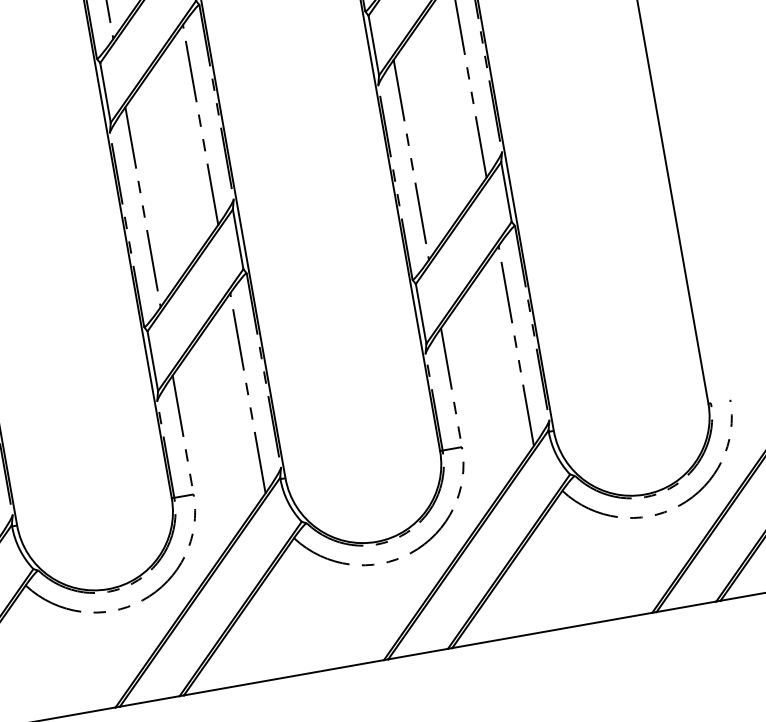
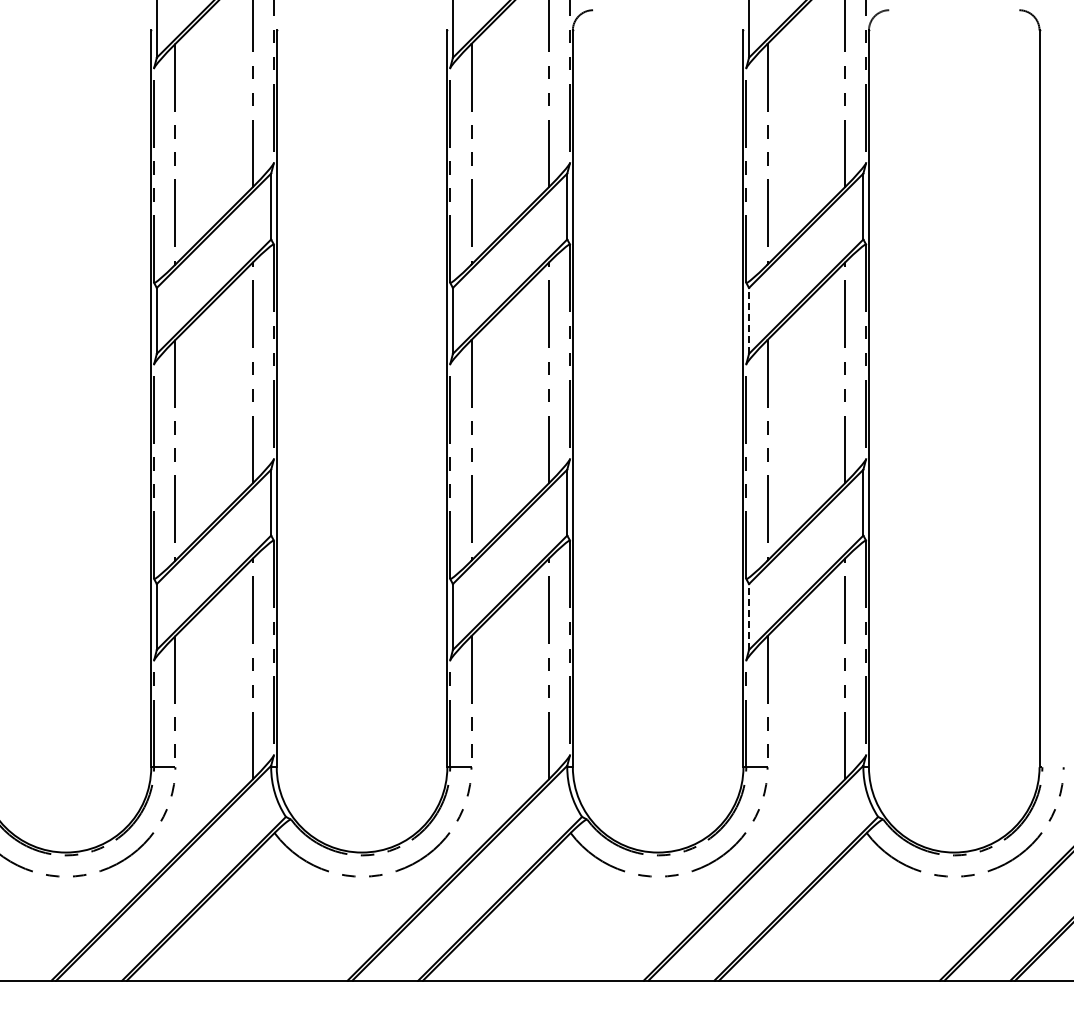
line: (374, 45) -> (749, 320), solid -> dashed
line: (421, 313) -> (749, 616), solid -> dashed

